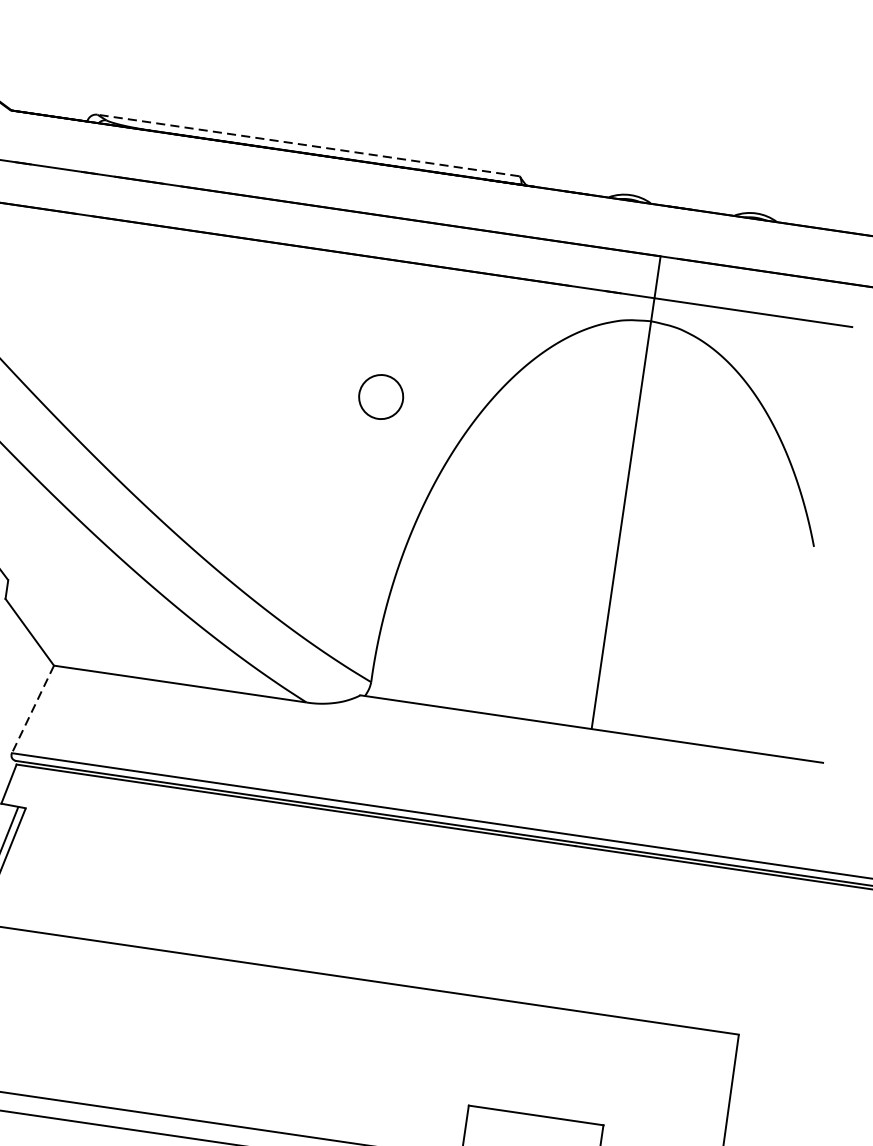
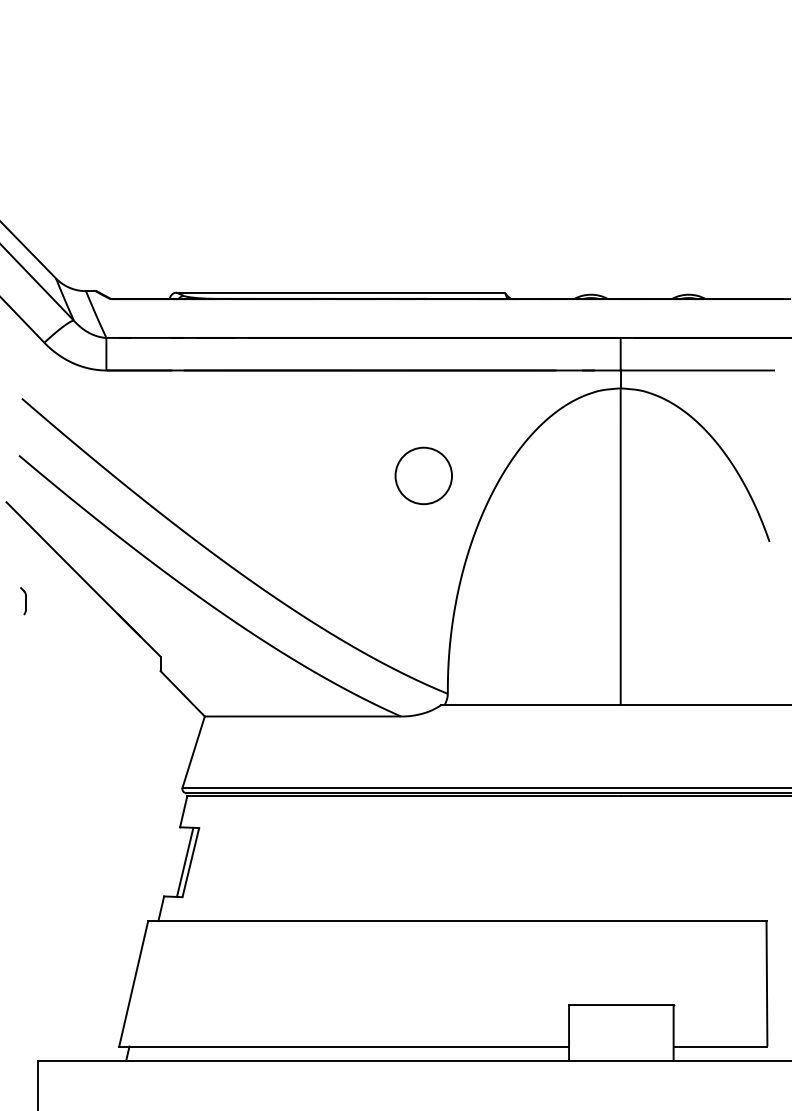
line: (308, 145) -> (340, 292), dashed -> solid
circle: (380, 396) -> (423, 475), size x1.67
line: (32, 709) -> (193, 752), dashed -> solid

